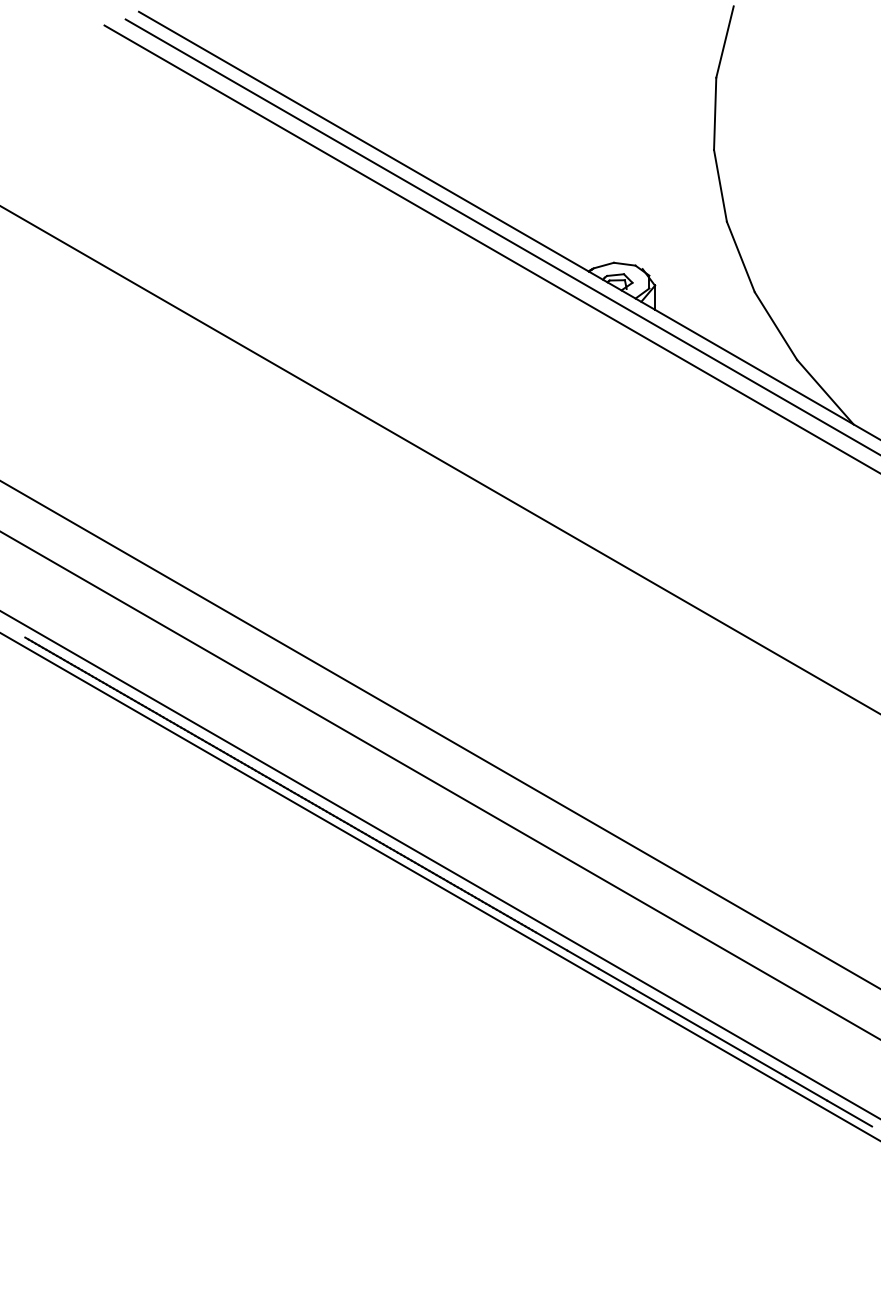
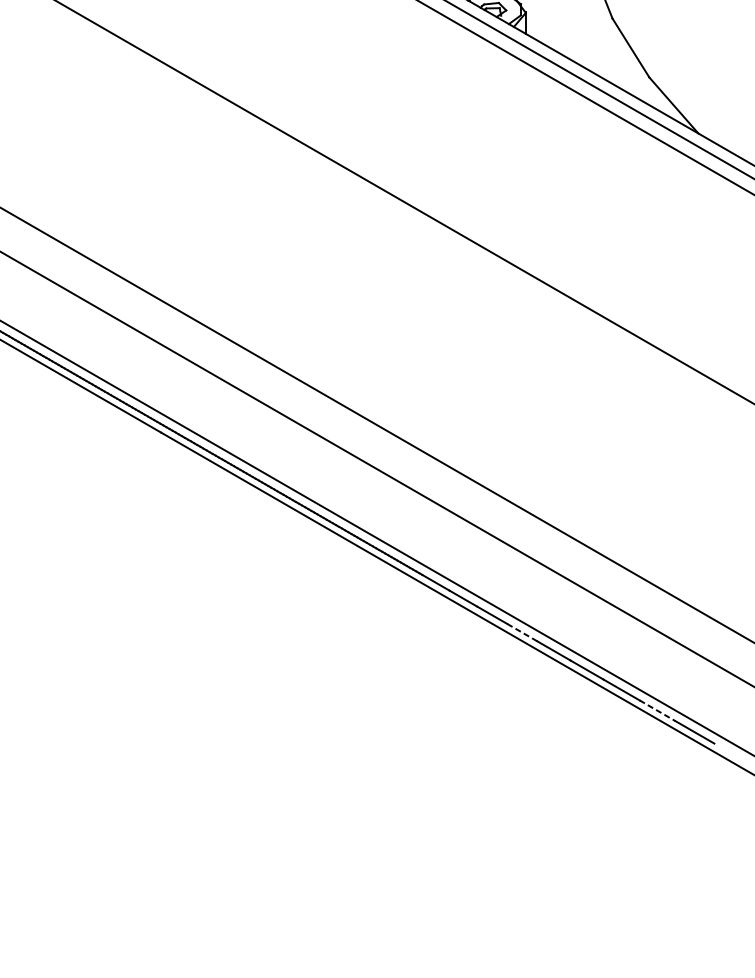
line: (651, 999) -> (522, 633), solid -> dashed
line: (806, 1088) -> (657, 710), solid -> dashed

